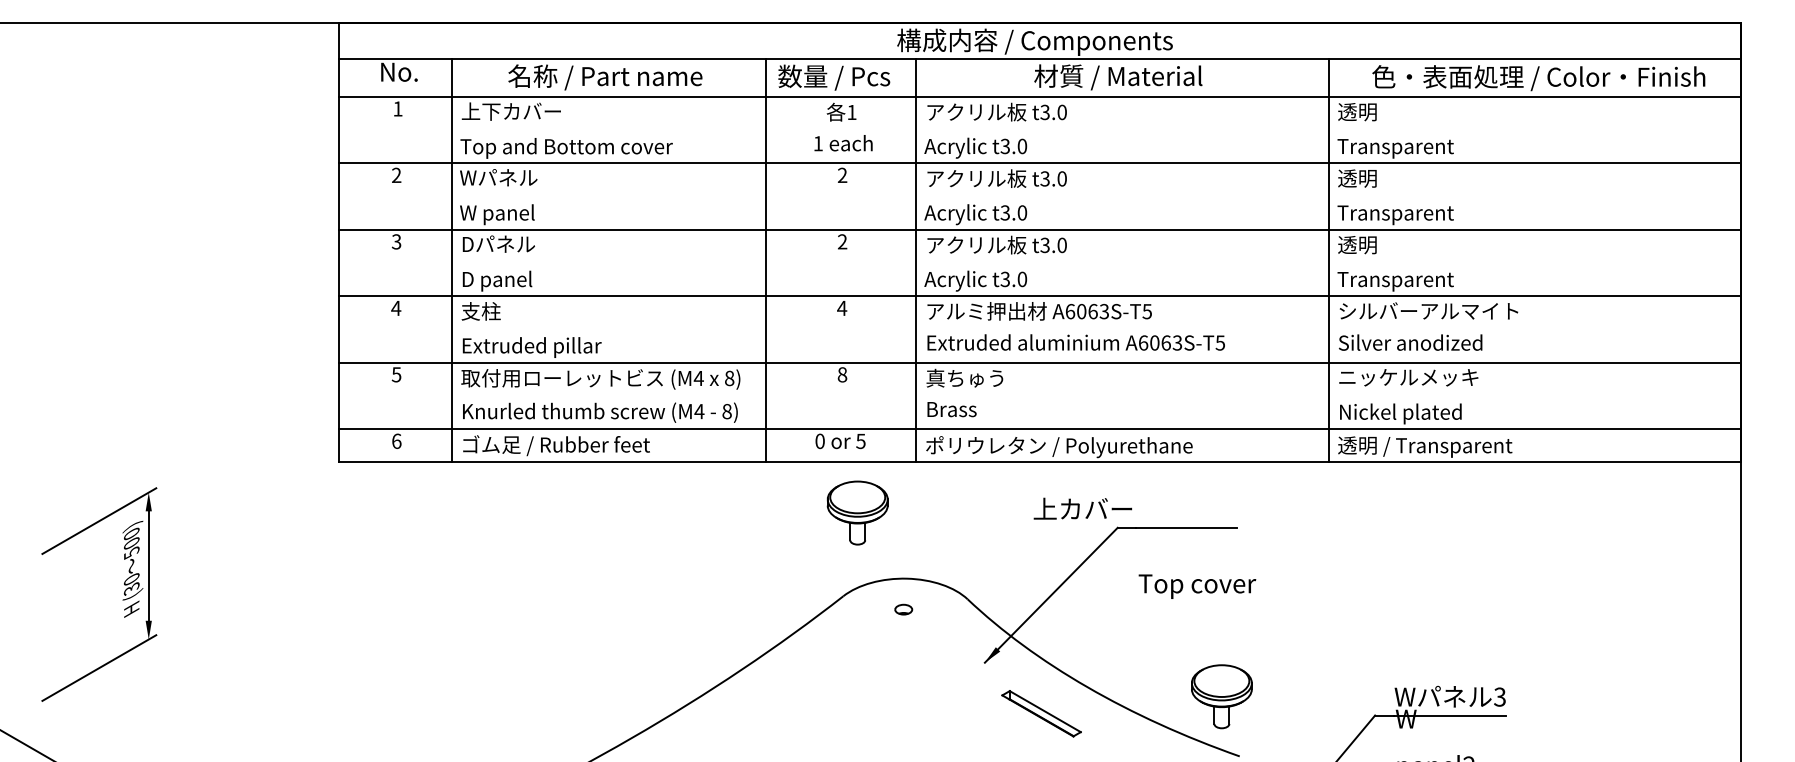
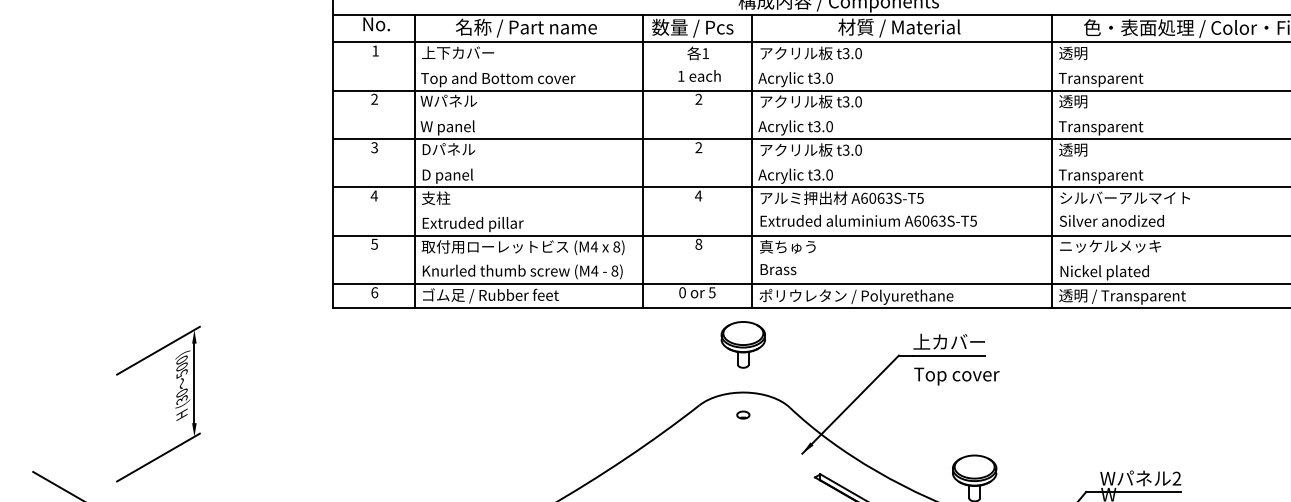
text: (1082, 508) -> (948, 341), moved
part: (857, 512) -> (743, 344), moved
text: (1197, 586) -> (956, 376), moved
text: (1499, 697) -> (1176, 478), 3 -> 2

